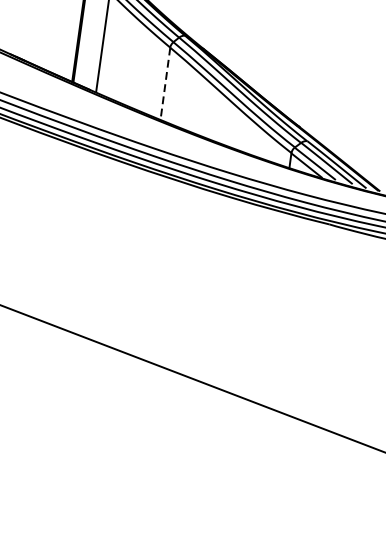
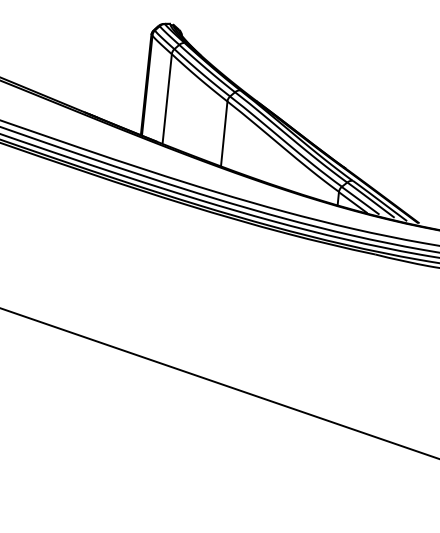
line: (165, 83) -> (224, 133), dashed -> solid

